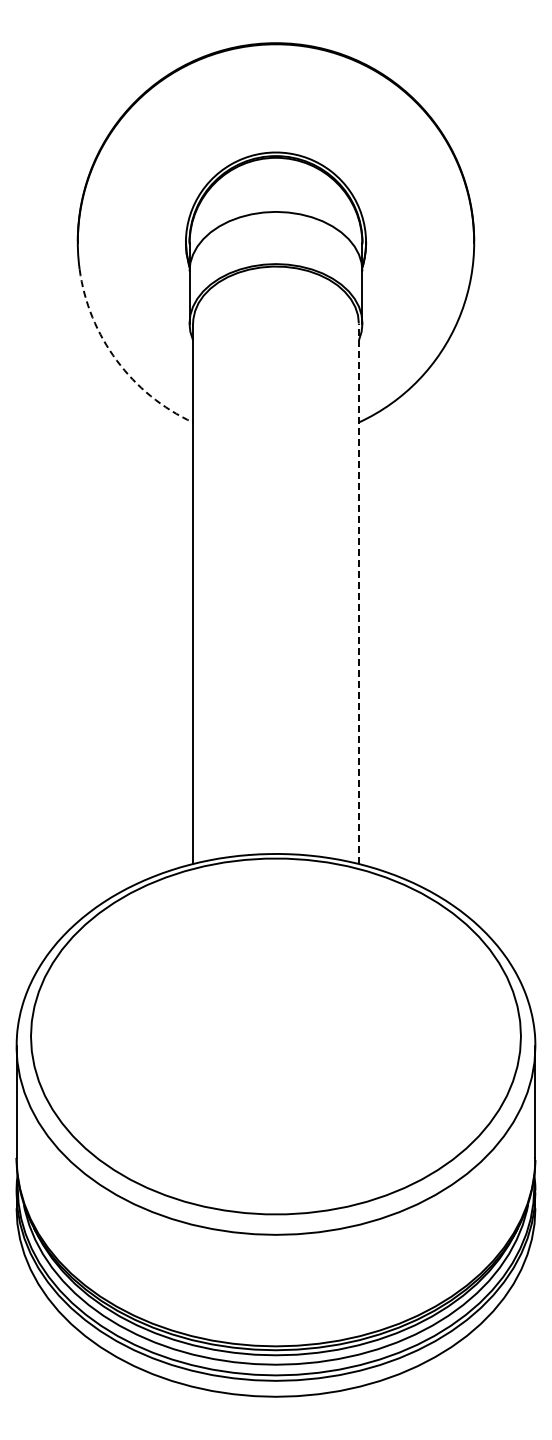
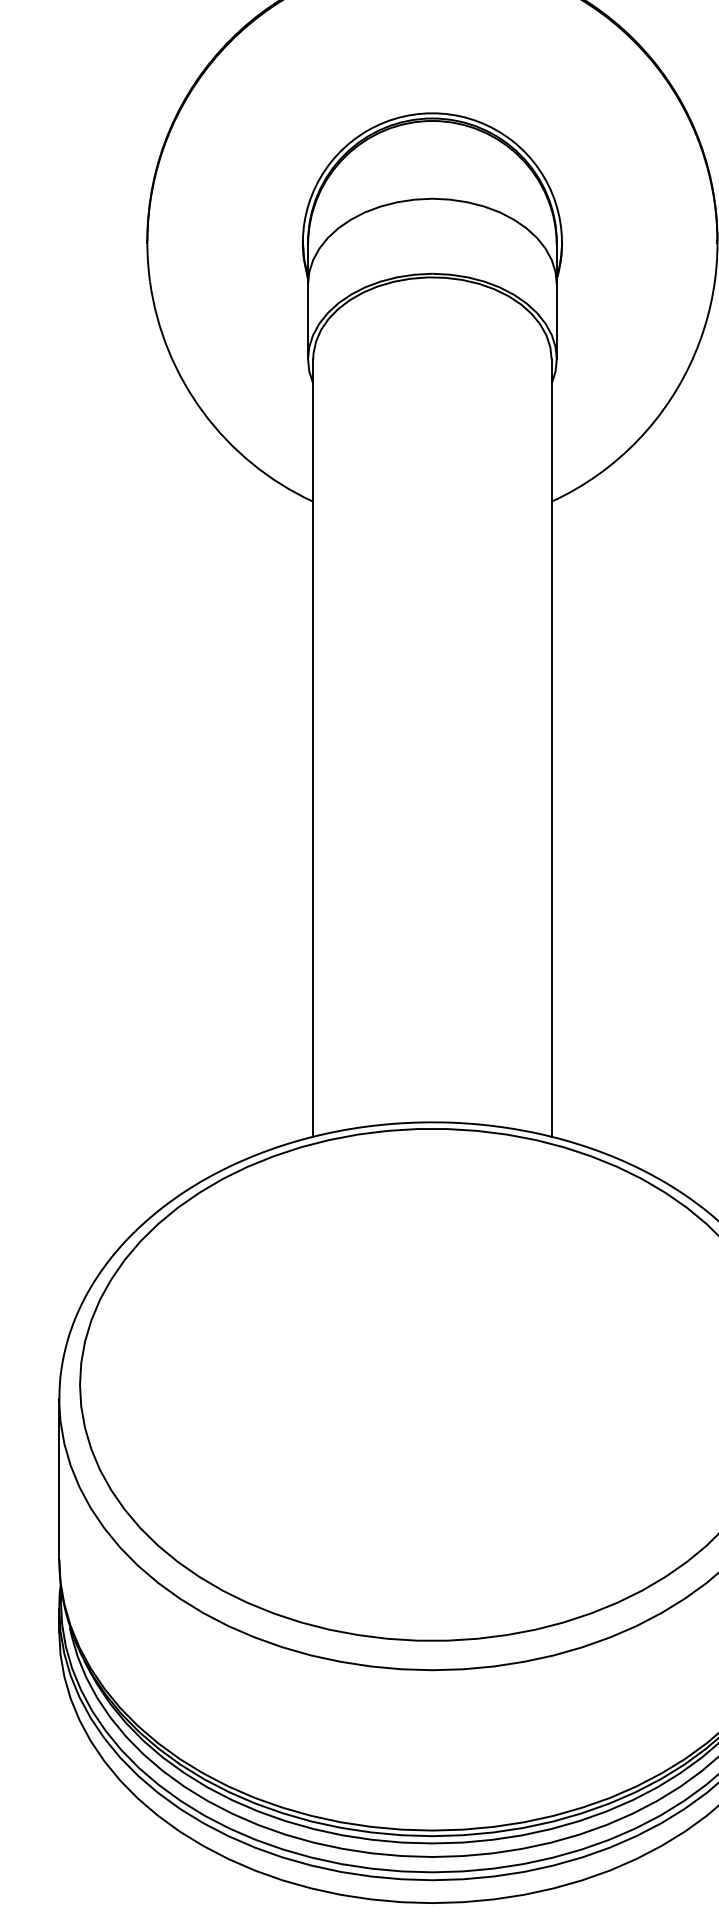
arc: (116, 360) -> (203, 412), dashed -> solid
line: (358, 593) -> (551, 747), dashed -> solid

